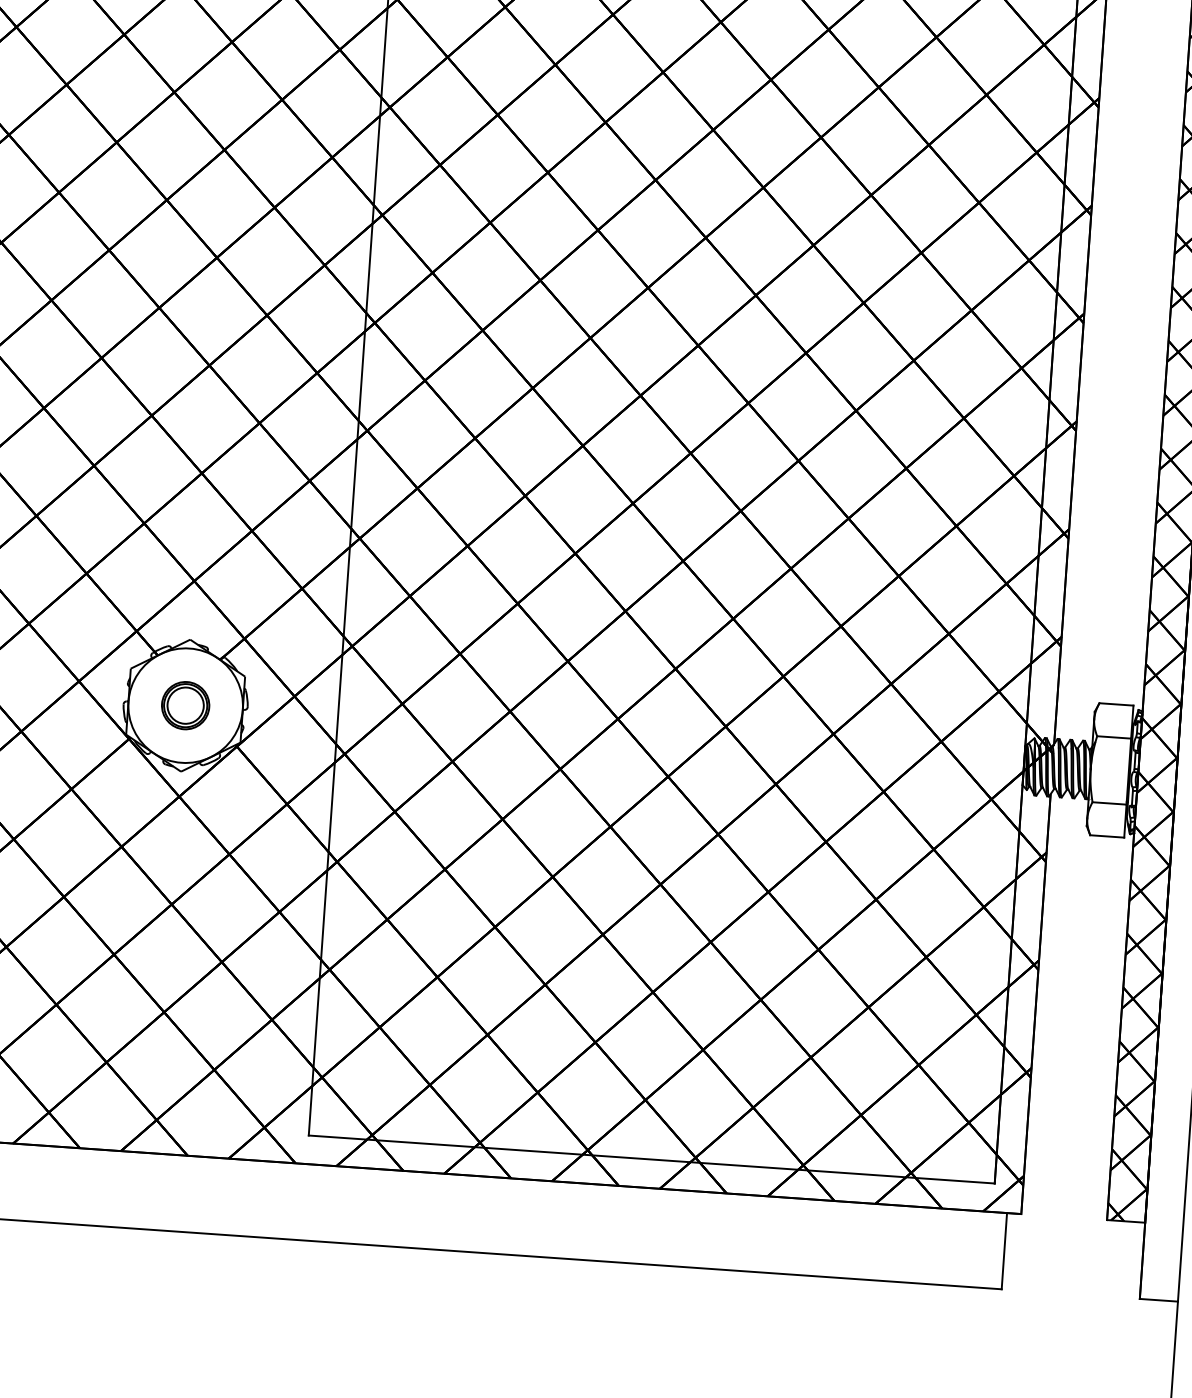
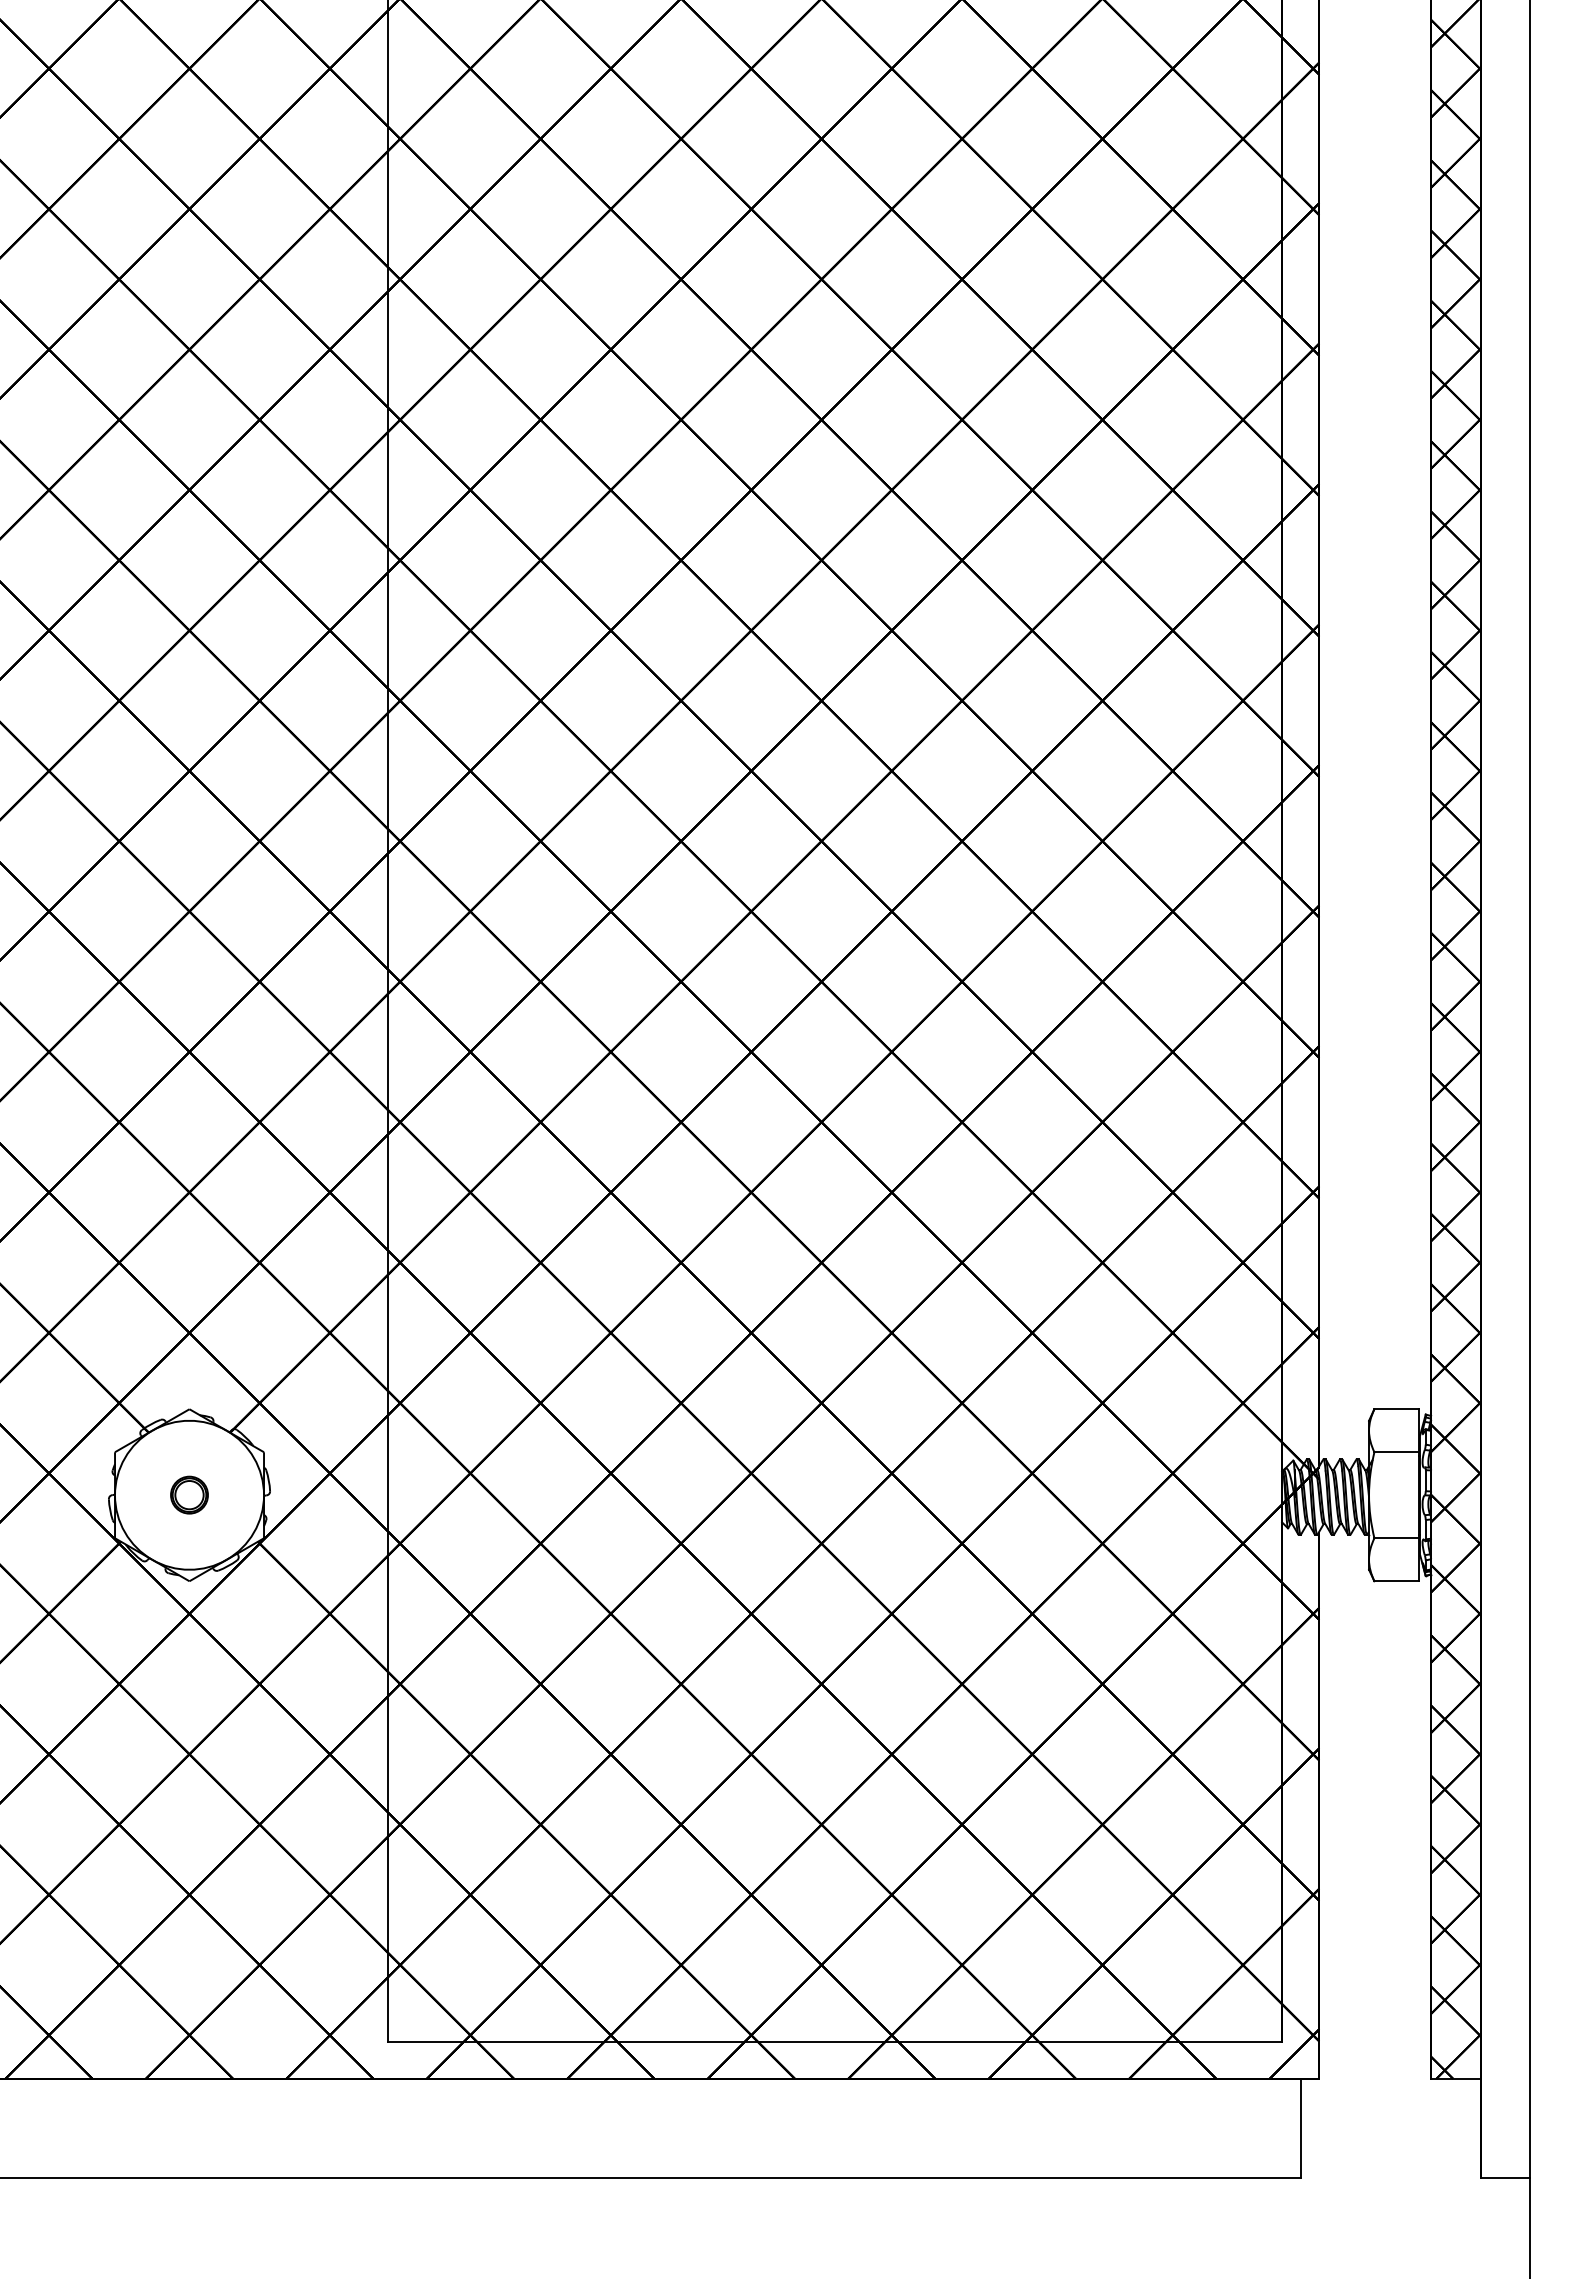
part: (185, 705) -> (189, 1494), size x0.6

